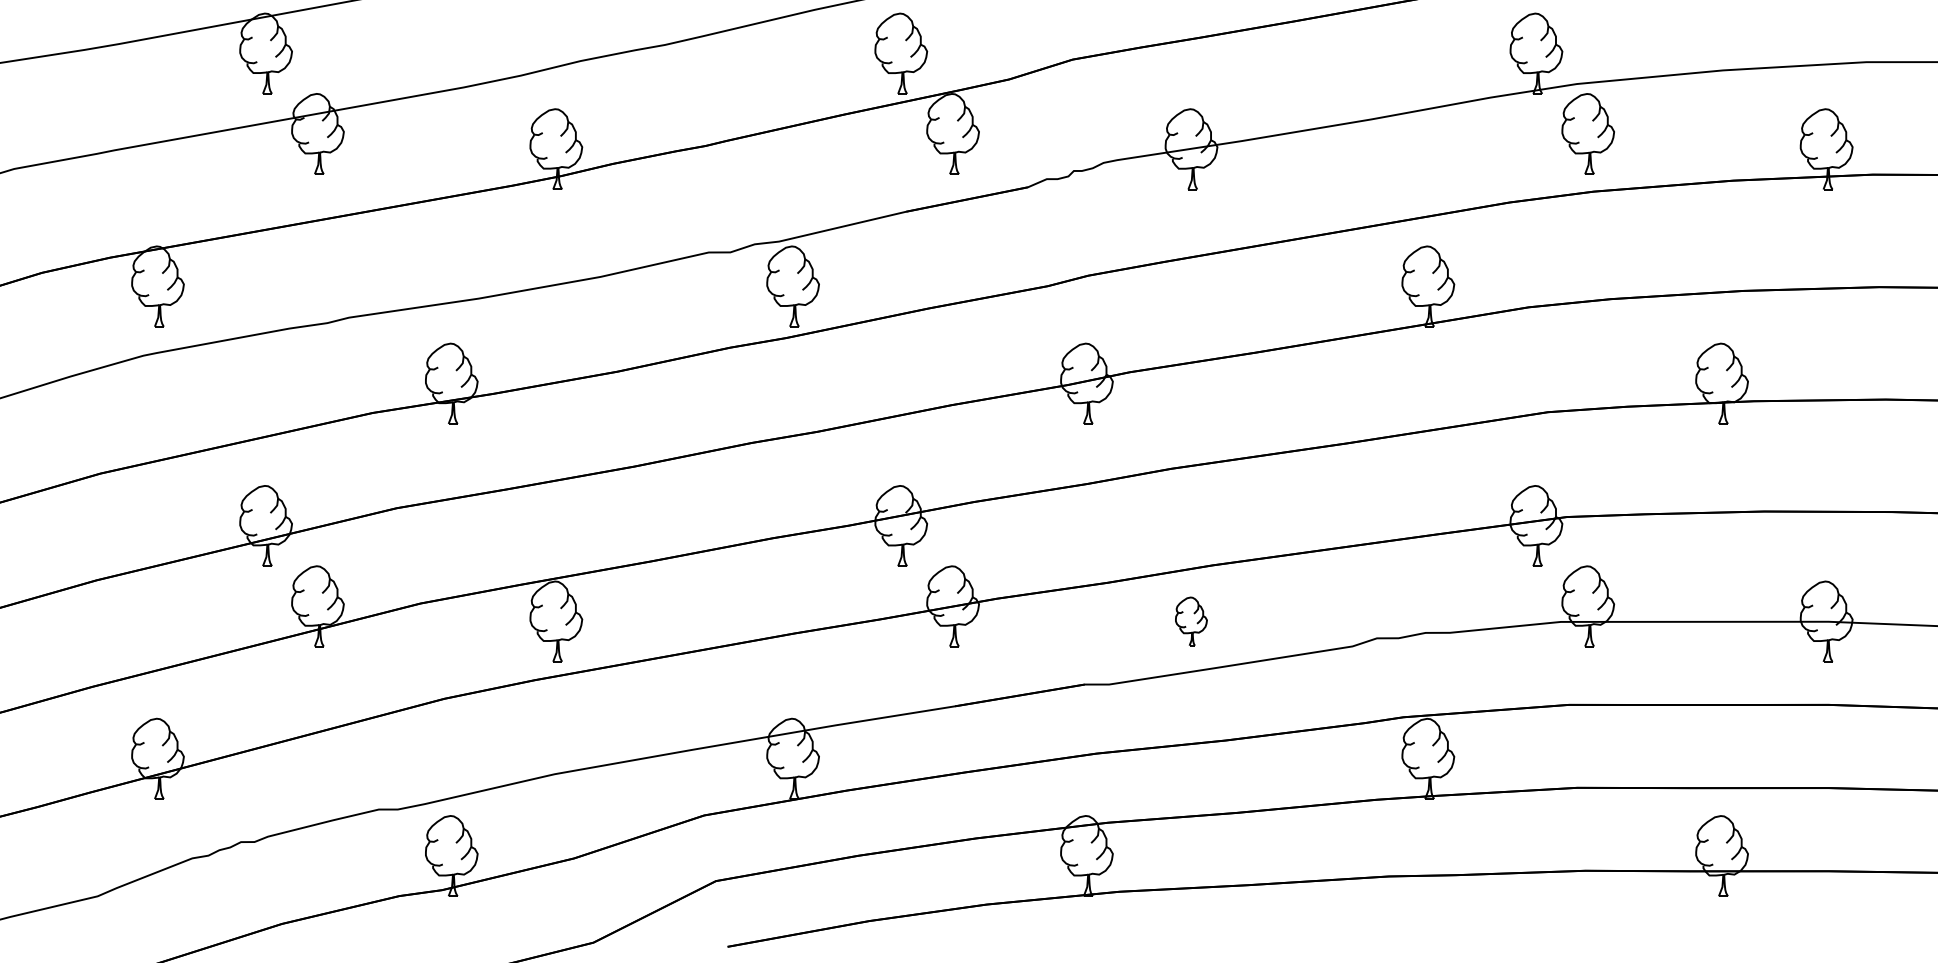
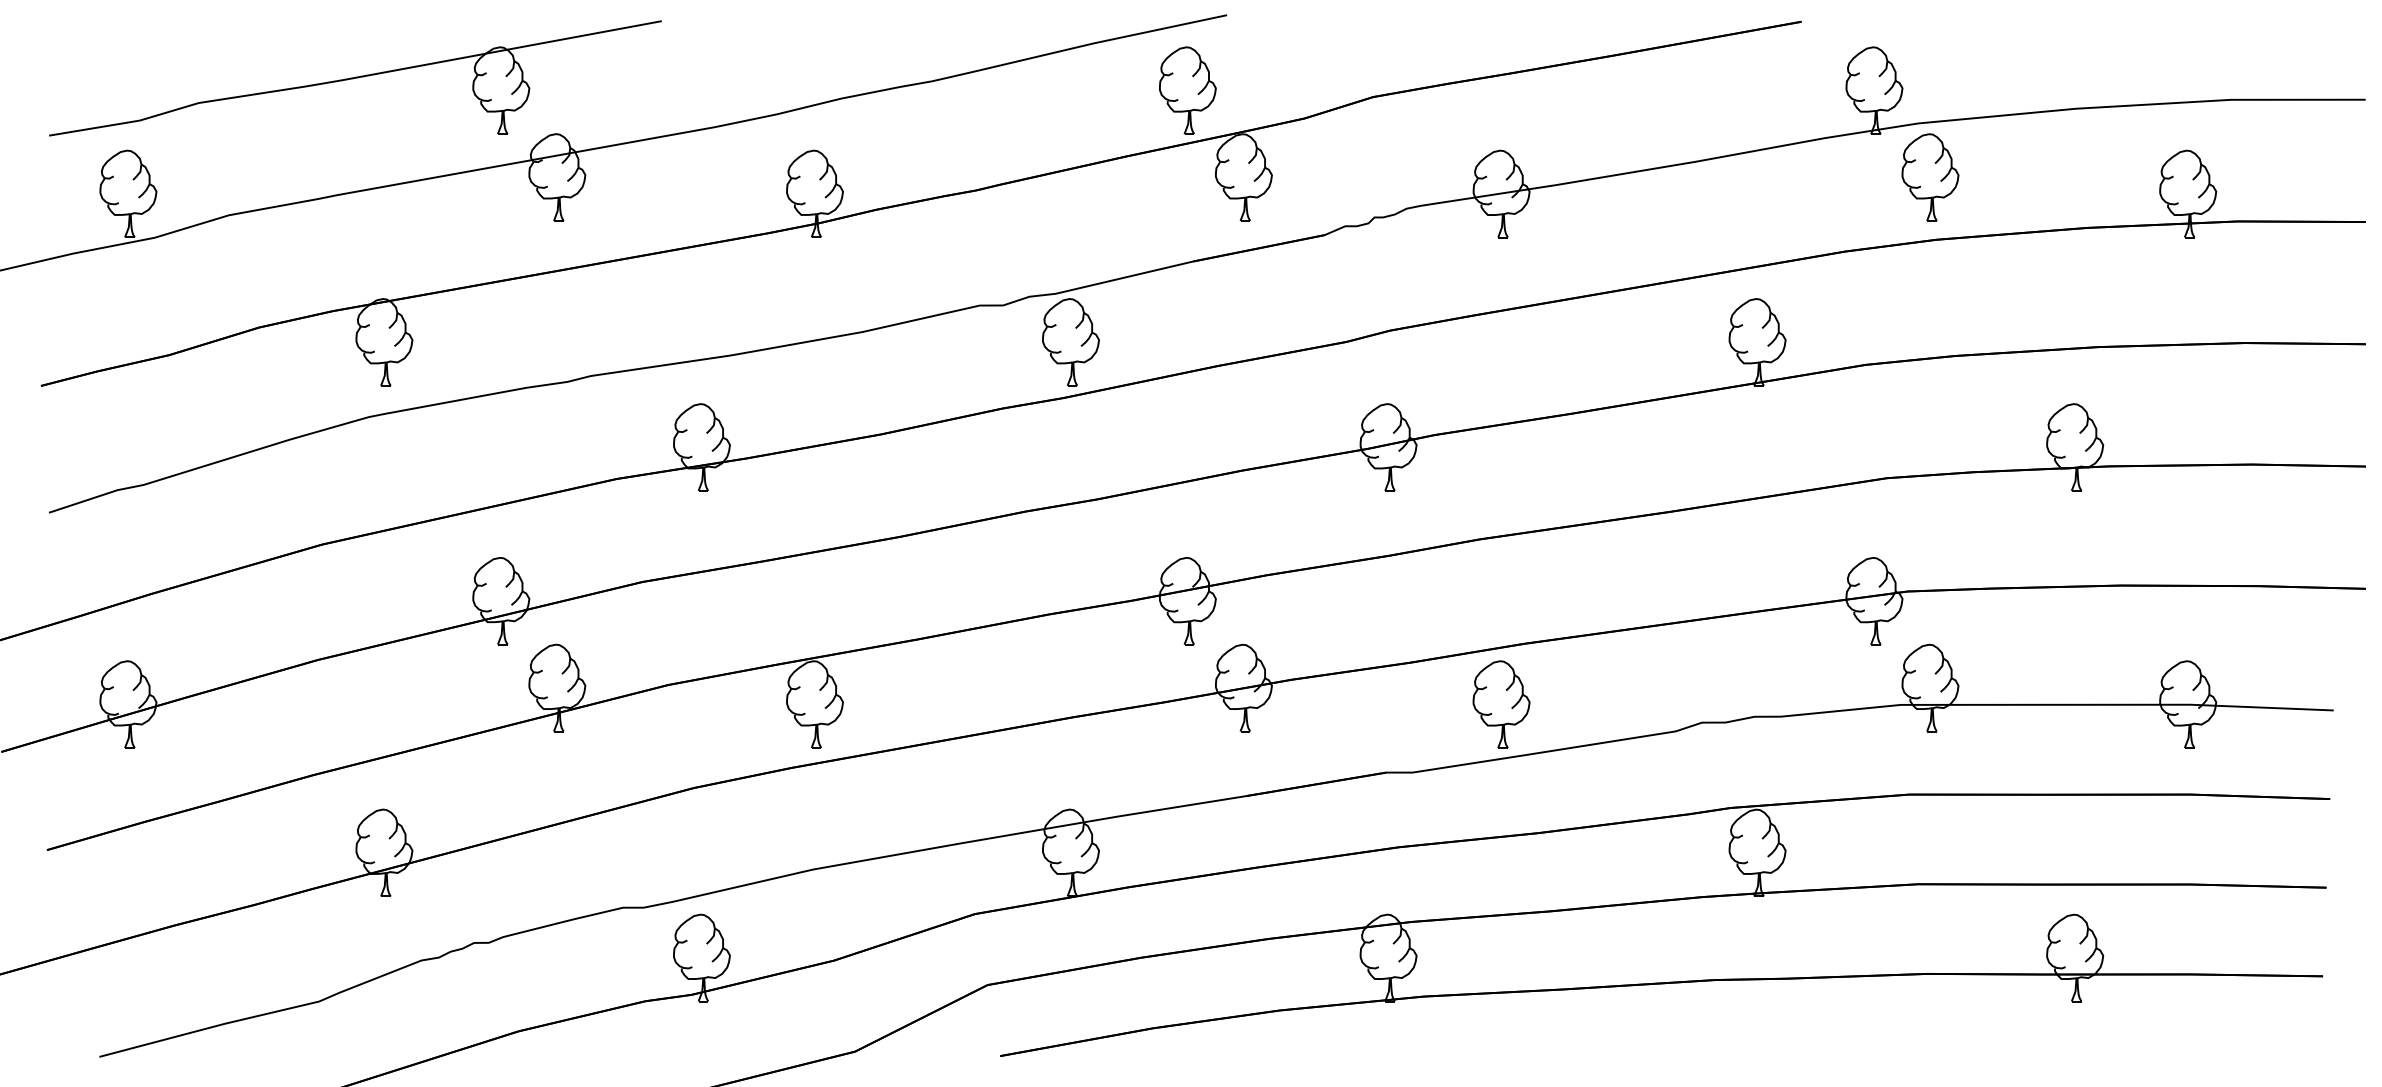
part: (1191, 621) -> (1501, 704), size x1.67

